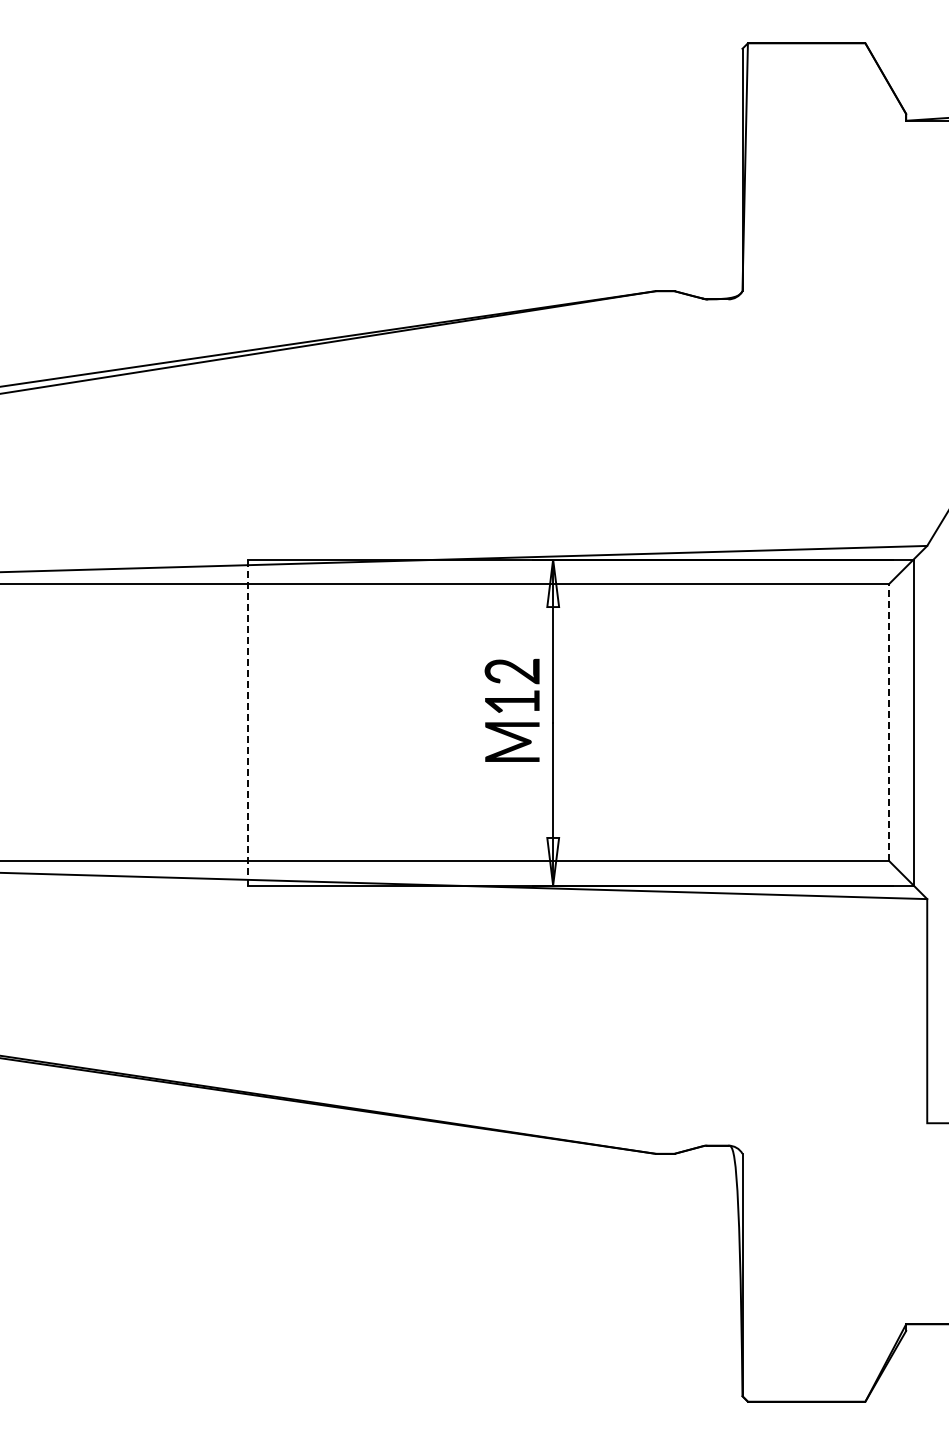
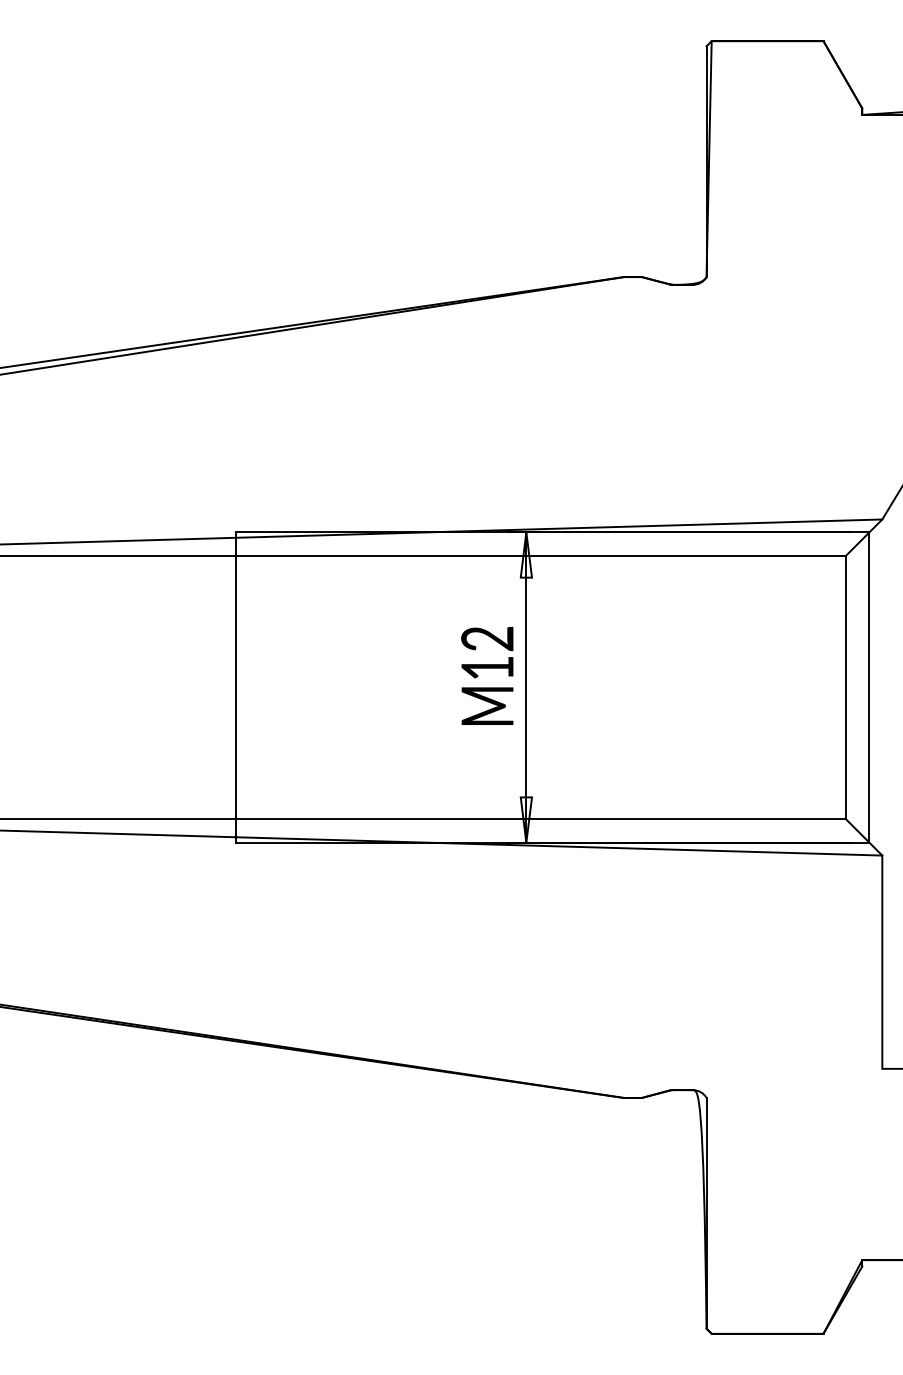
line: (889, 722) -> (846, 687), dashed -> solid
line: (248, 723) -> (236, 688), dashed -> solid

